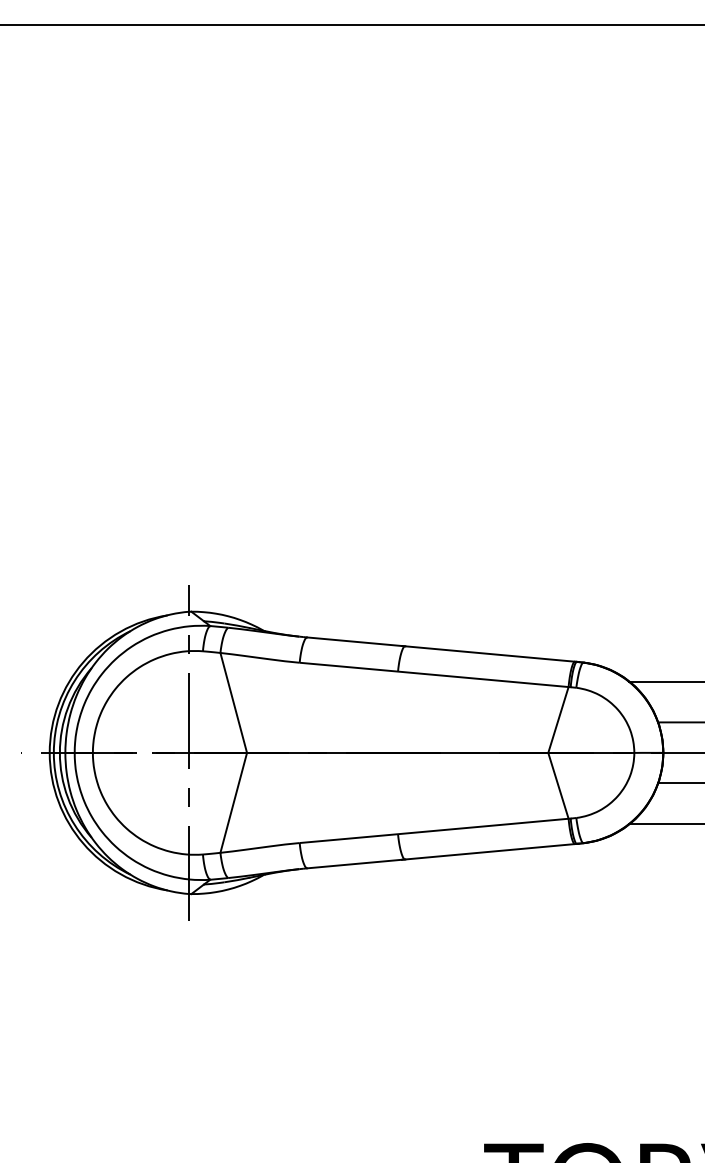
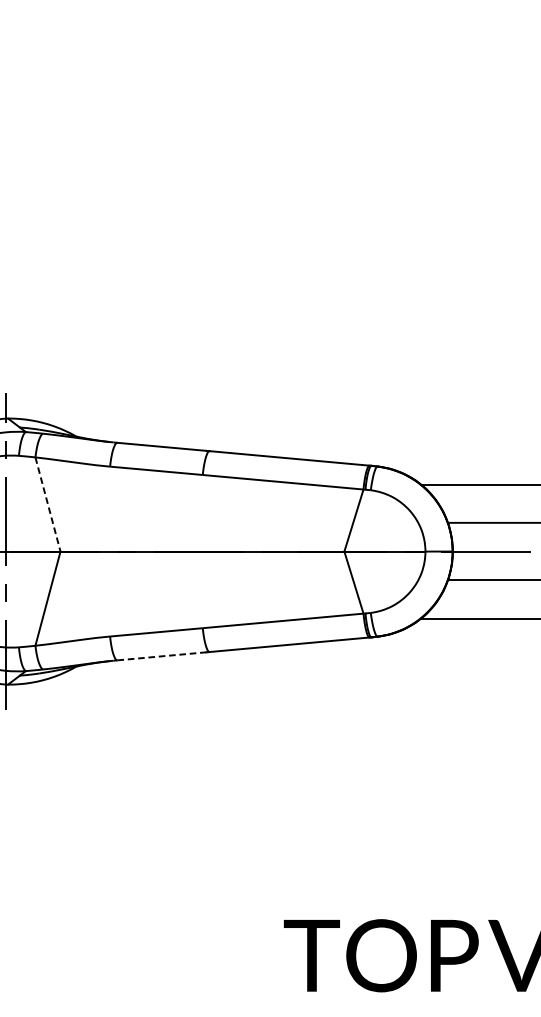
line: (233, 702) -> (47, 504), solid -> dashed
line: (355, 864) -> (162, 656), solid -> dashed

